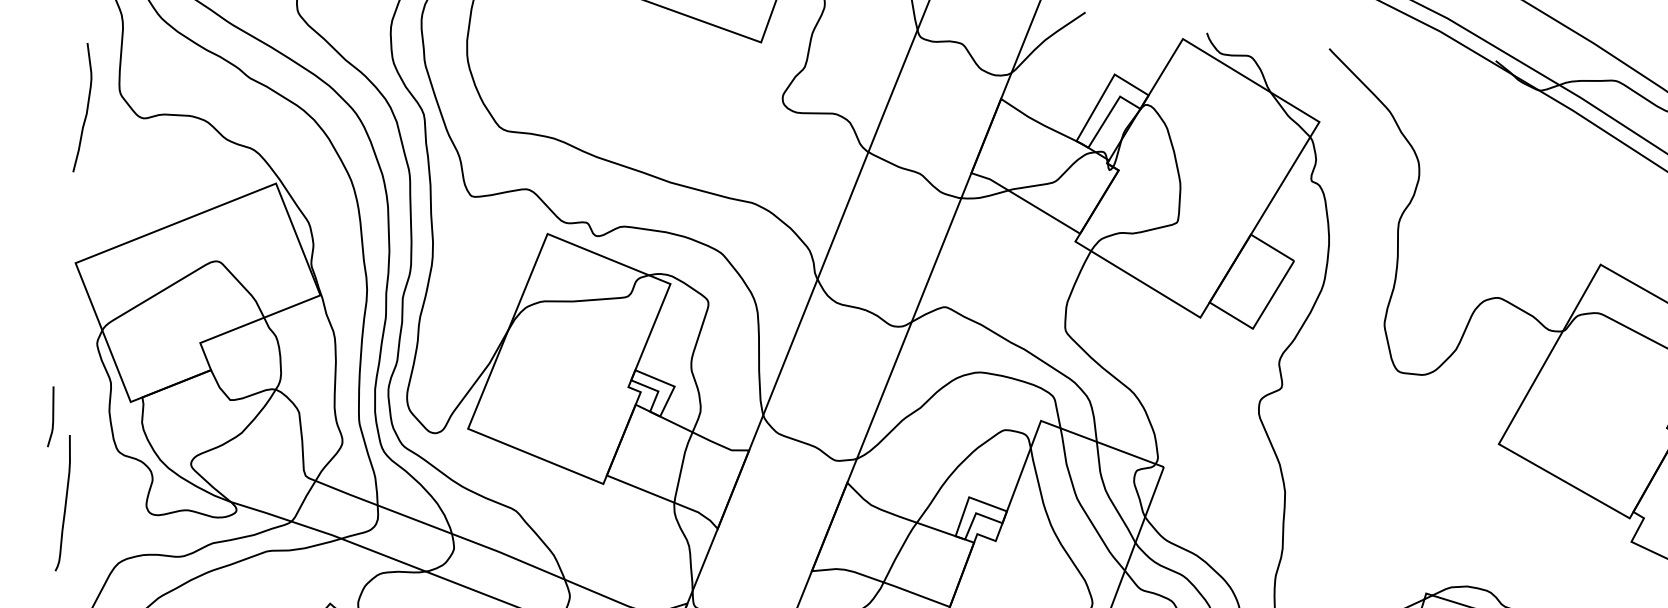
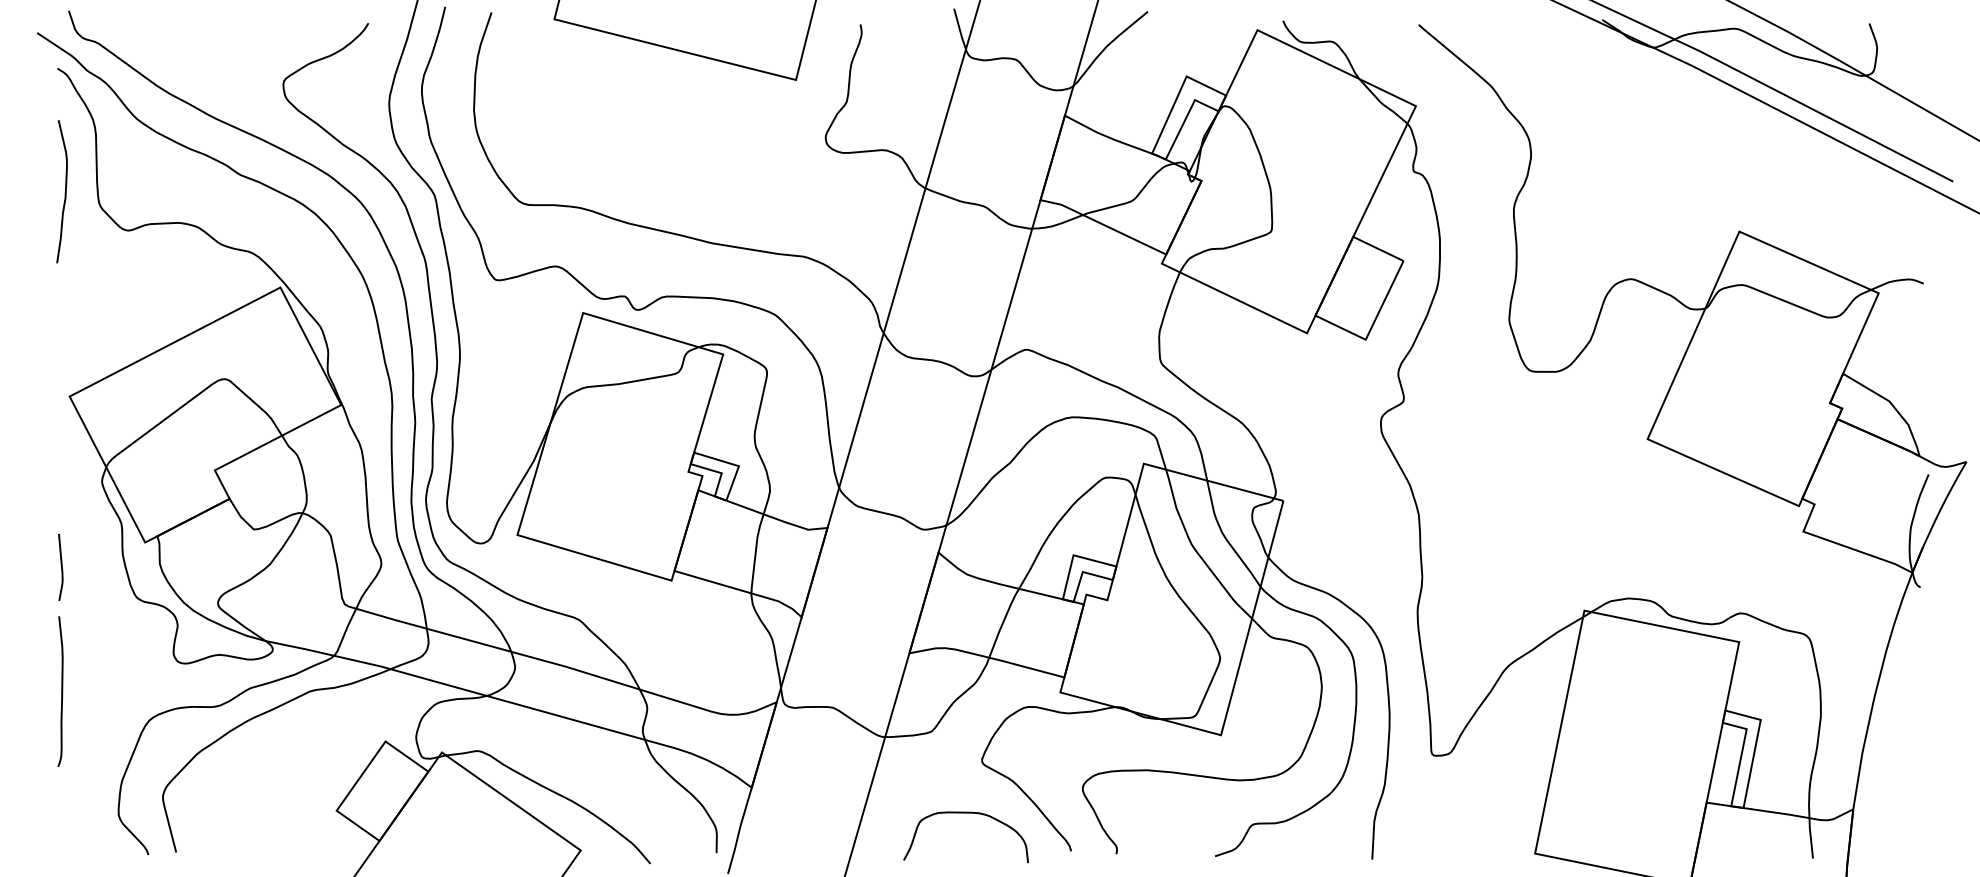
curve: (86, 108) -> (64, 192), moved
curve: (65, 503) -> (61, 691), moved

